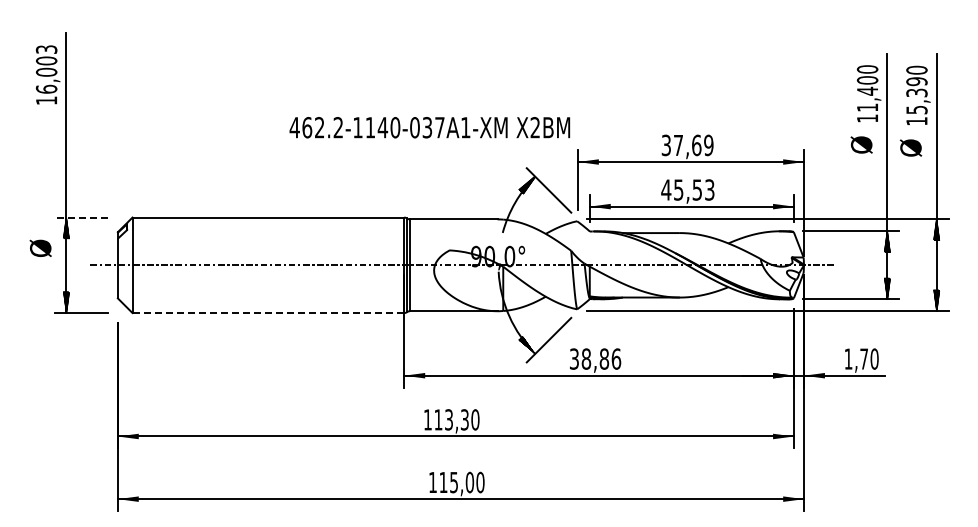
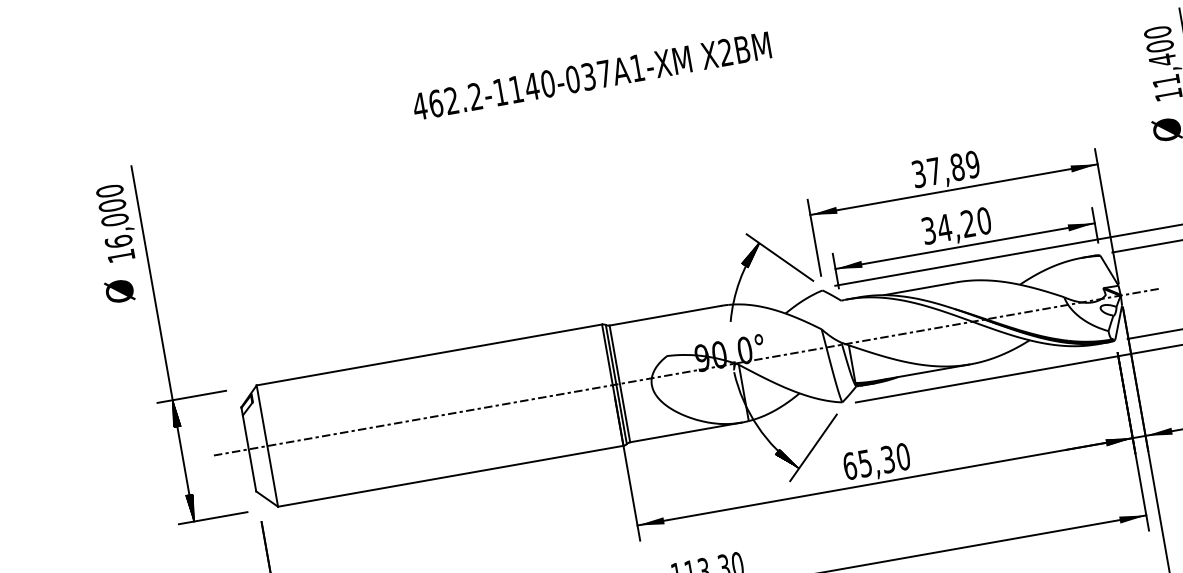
text: (46, 49) -> (109, 191), 16,003 -> 16,000
text: (429, 127) -> (591, 76), moved
text: (696, 144) -> (957, 166), 37,69 -> 37,89
text: (687, 189) -> (955, 225), 45,53 -> 34,20
line: (81, 217) -> (191, 396), dashed -> solid
text: (40, 247) -> (119, 290), moved
line: (268, 313) -> (451, 476), dashed -> solid
text: (595, 358) -> (876, 460), 38,86 -> 65,30

